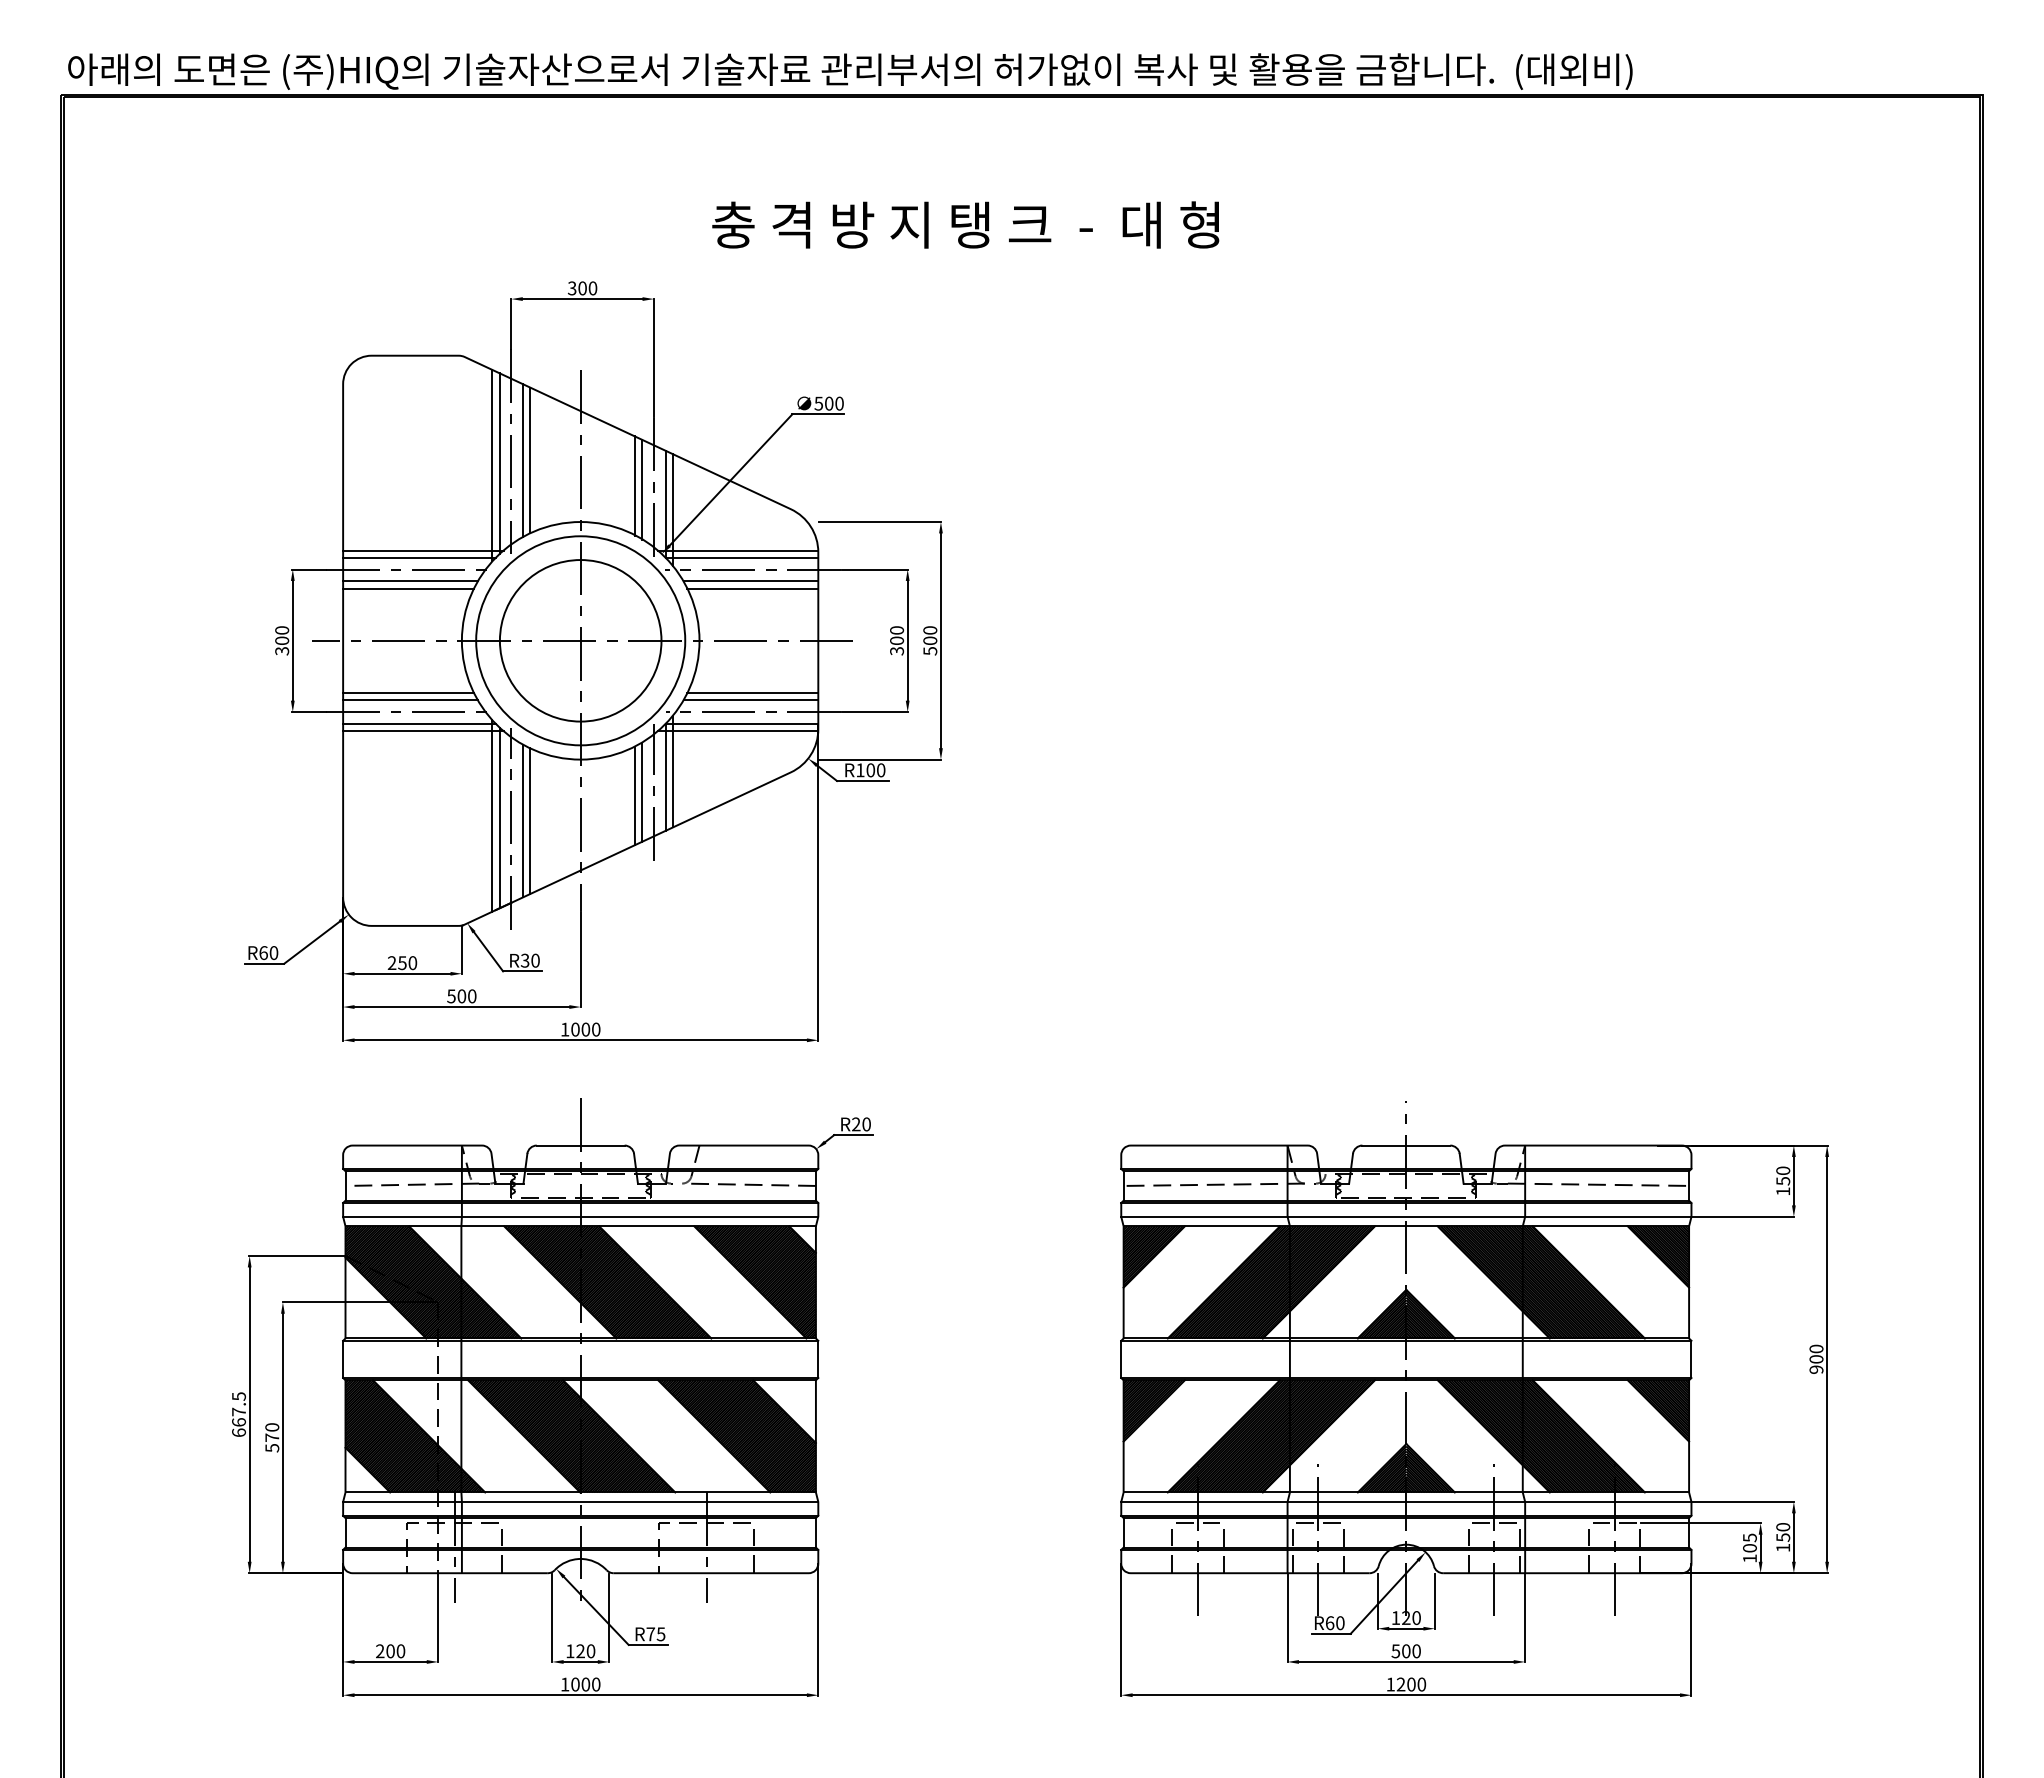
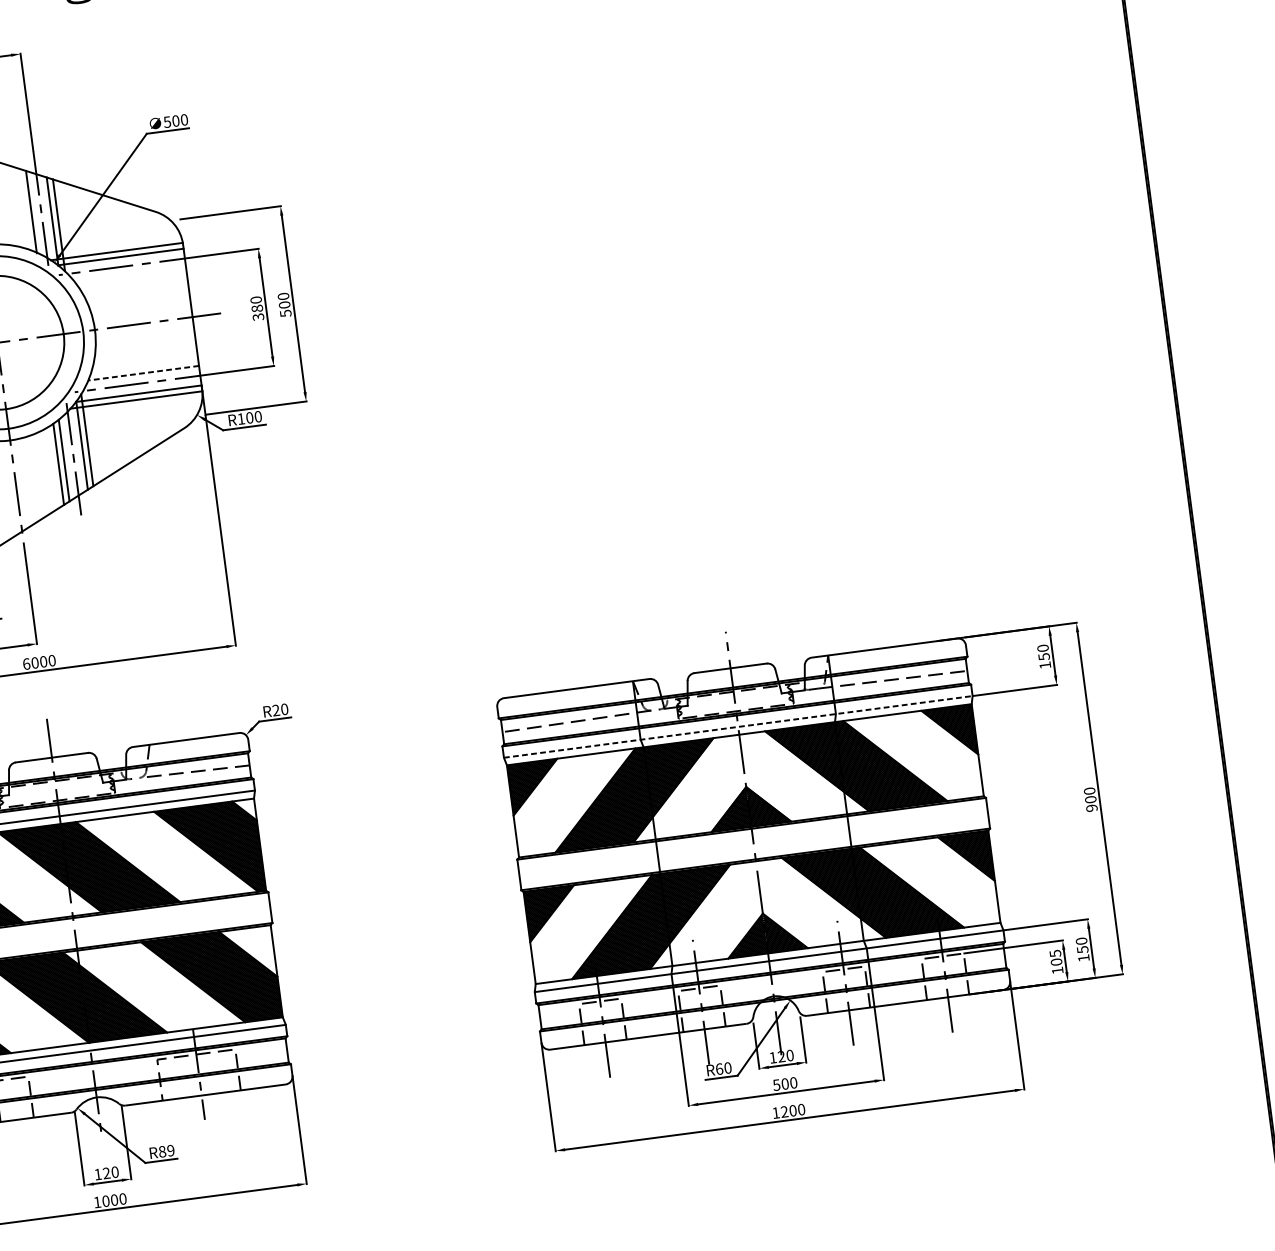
line: (634, 486) -> (24, 210), removed
line: (750, 581) -> (130, 275), removed
line: (752, 588) -> (132, 281), removed
text: (896, 640) -> (256, 308), 300 -> 380
line: (752, 693) -> (144, 367), removed
line: (750, 700) -> (143, 373), solid -> dashed
text: (565, 1029) -> (26, 663), 1000 -> 6000
line: (1406, 1216) -> (738, 726), solid -> dashed
text: (655, 1634) -> (166, 1151), R75 -> R89

